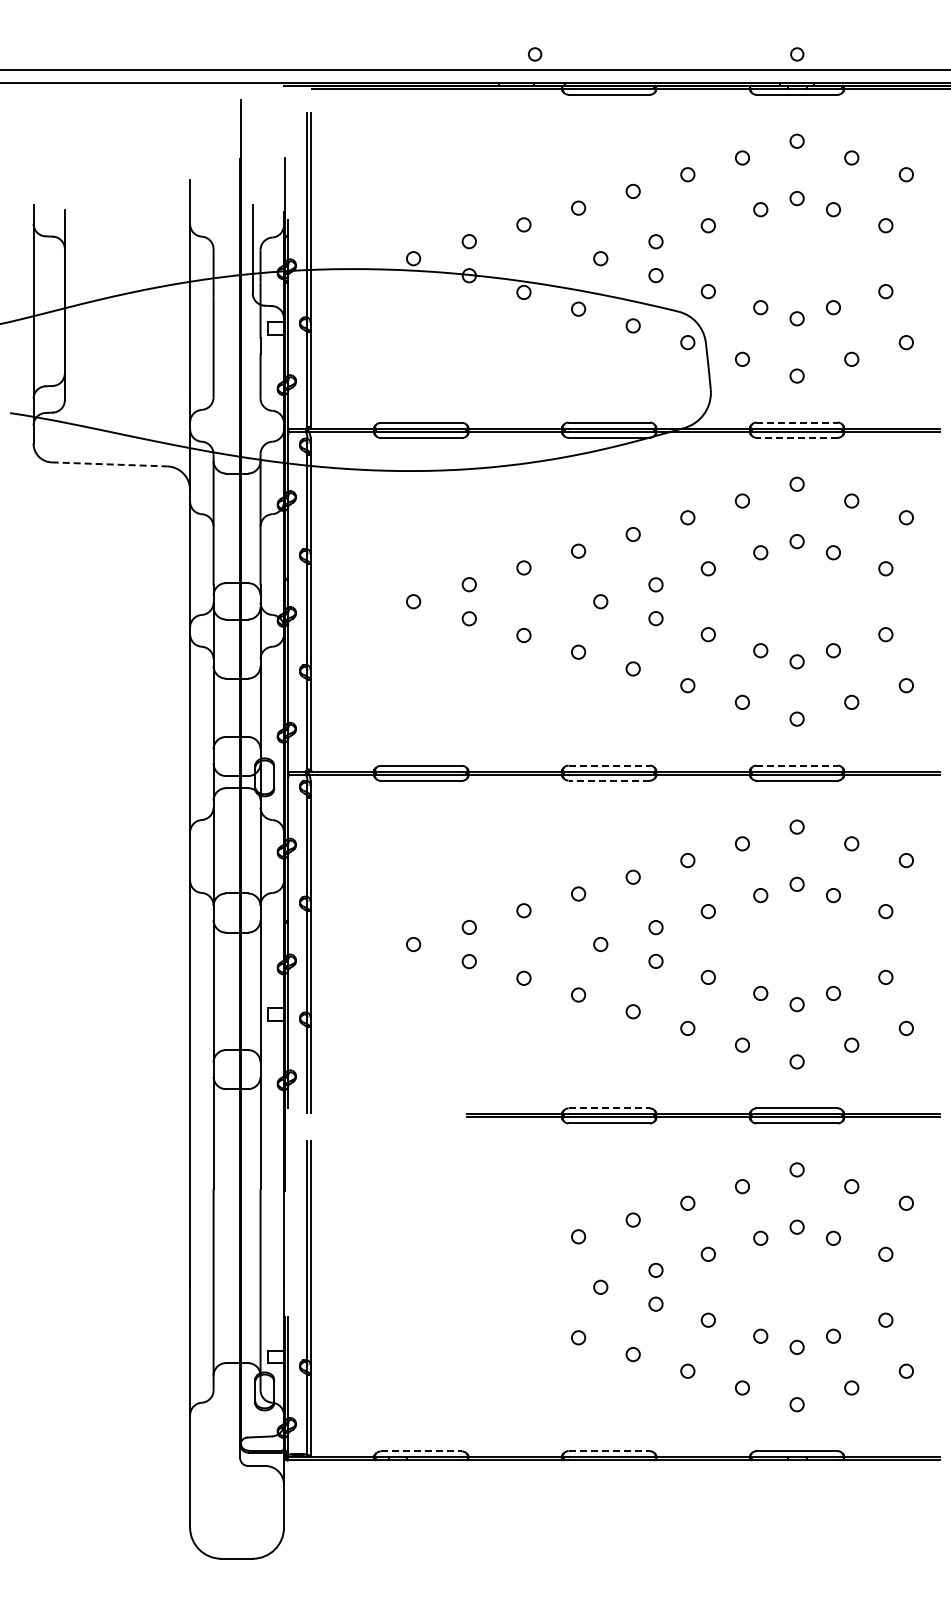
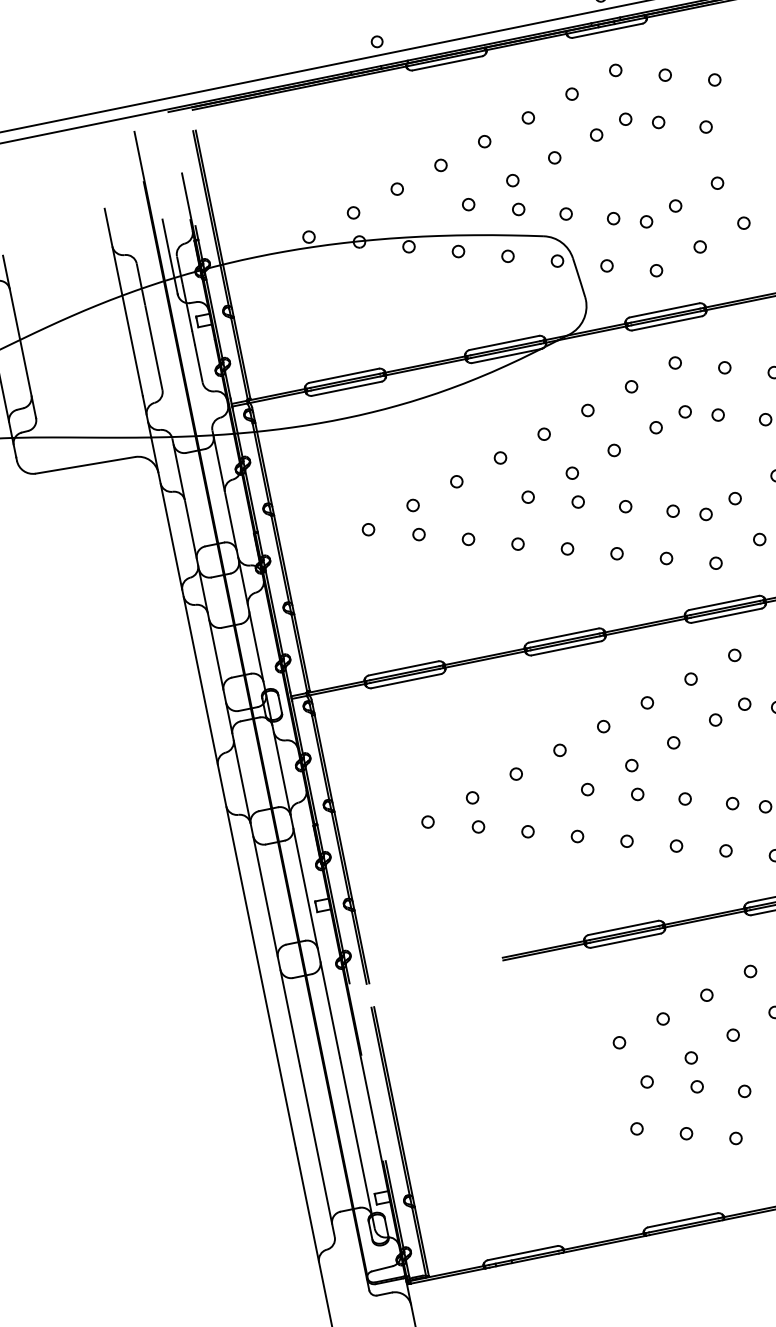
line: (797, 422) -> (664, 310), dashed -> solid
line: (797, 437) -> (667, 323), dashed -> solid
line: (109, 464) -> (85, 465), dashed -> solid
line: (609, 765) -> (564, 635), dashed -> solid
line: (797, 765) -> (724, 602), dashed -> solid
line: (609, 780) -> (566, 648), dashed -> solid
line: (609, 1108) -> (623, 927), dashed -> solid
line: (421, 1451) -> (522, 1253), dashed -> solid
line: (609, 1451) -> (683, 1220), dashed -> solid

